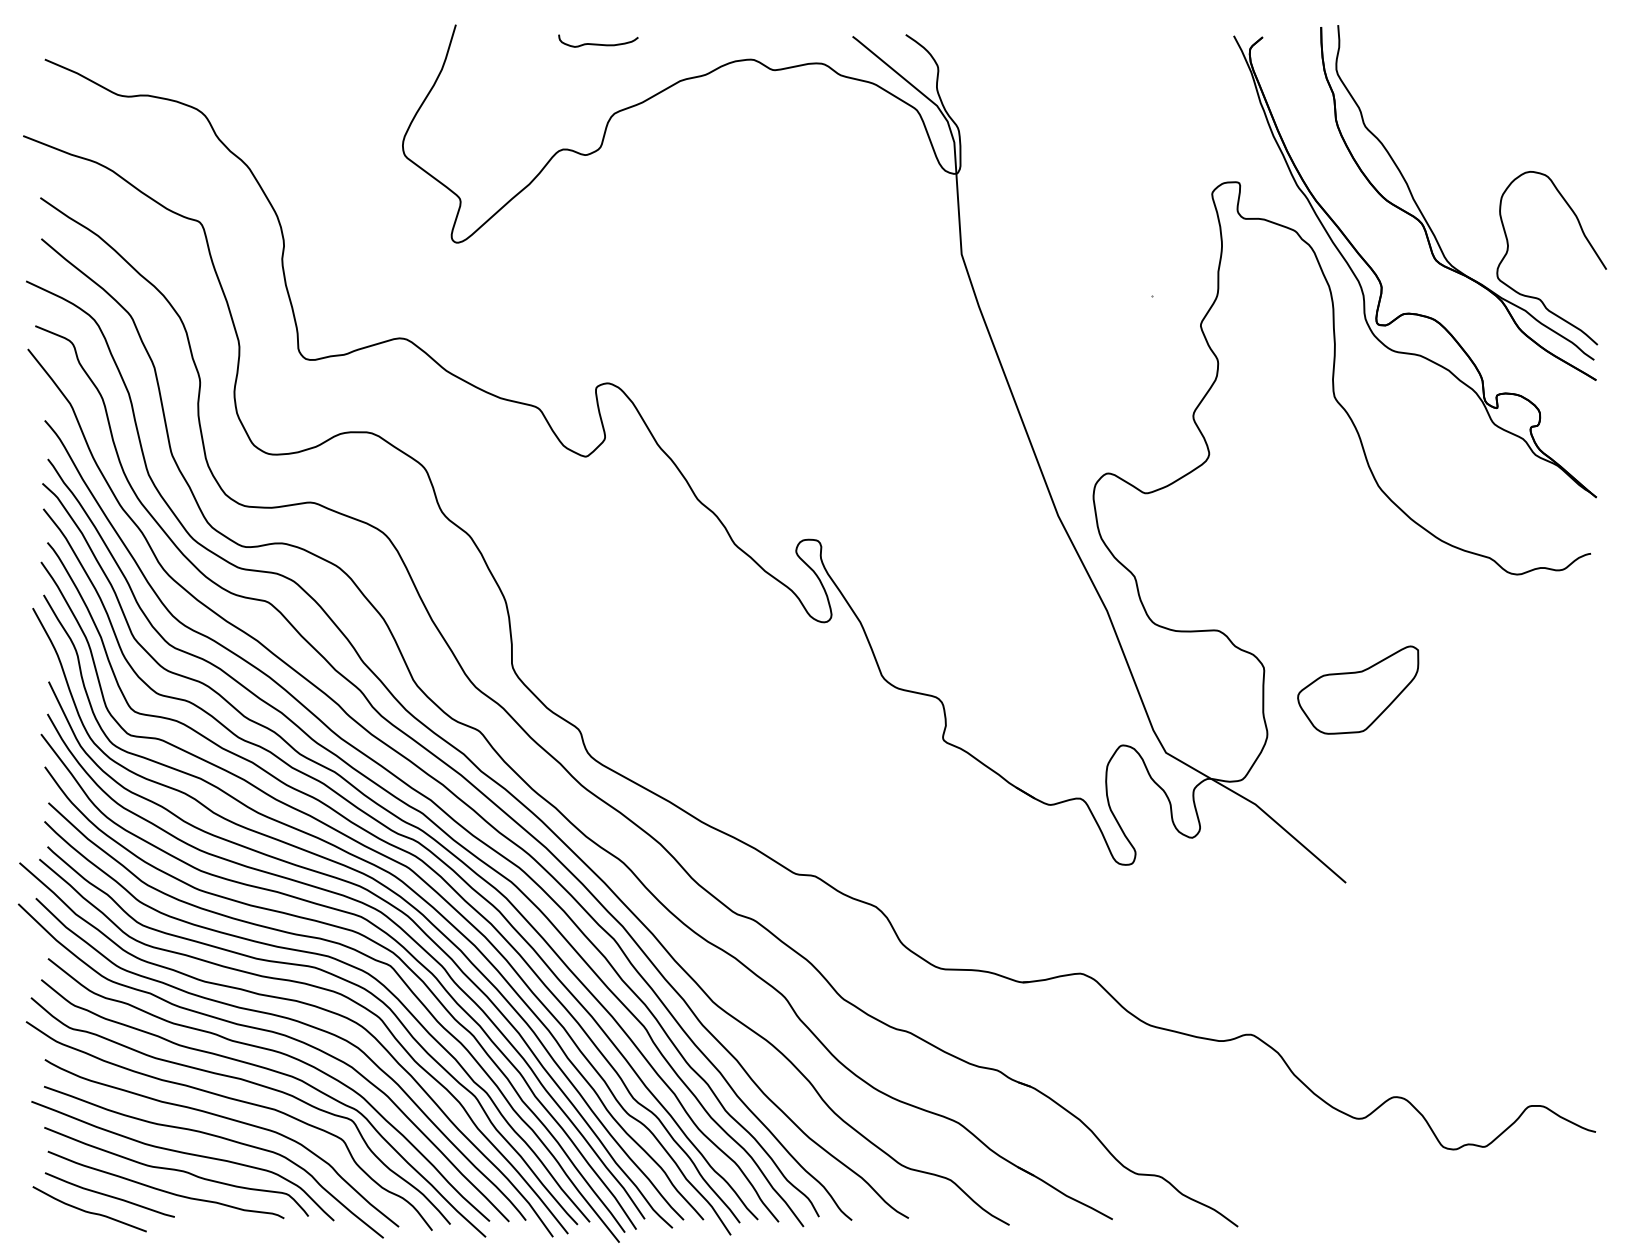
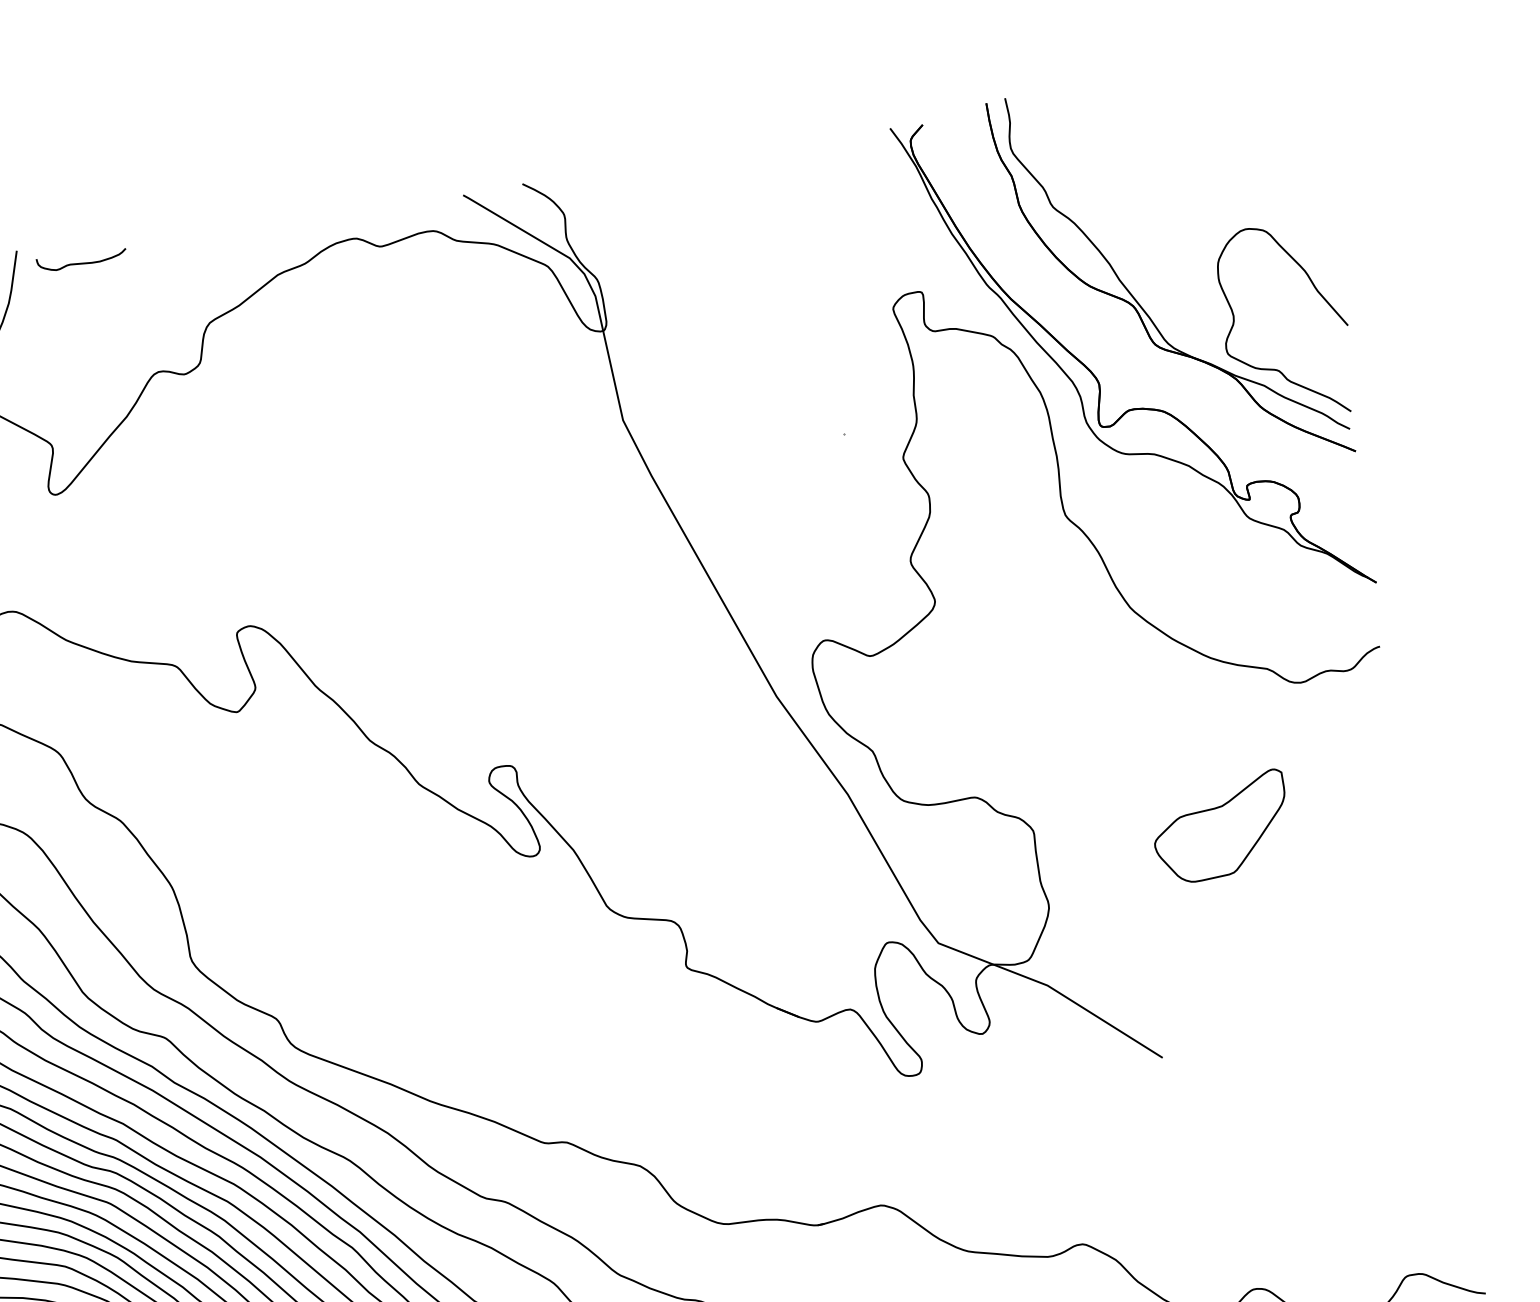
curve: (598, 43) -> (82, 262), moved
part: (1358, 689) -> (1221, 826), moved

